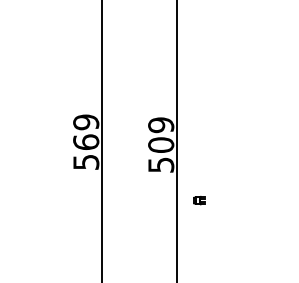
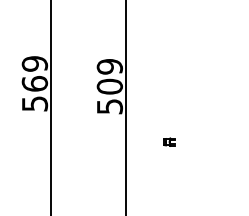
part: (199, 200) -> (169, 142), moved

